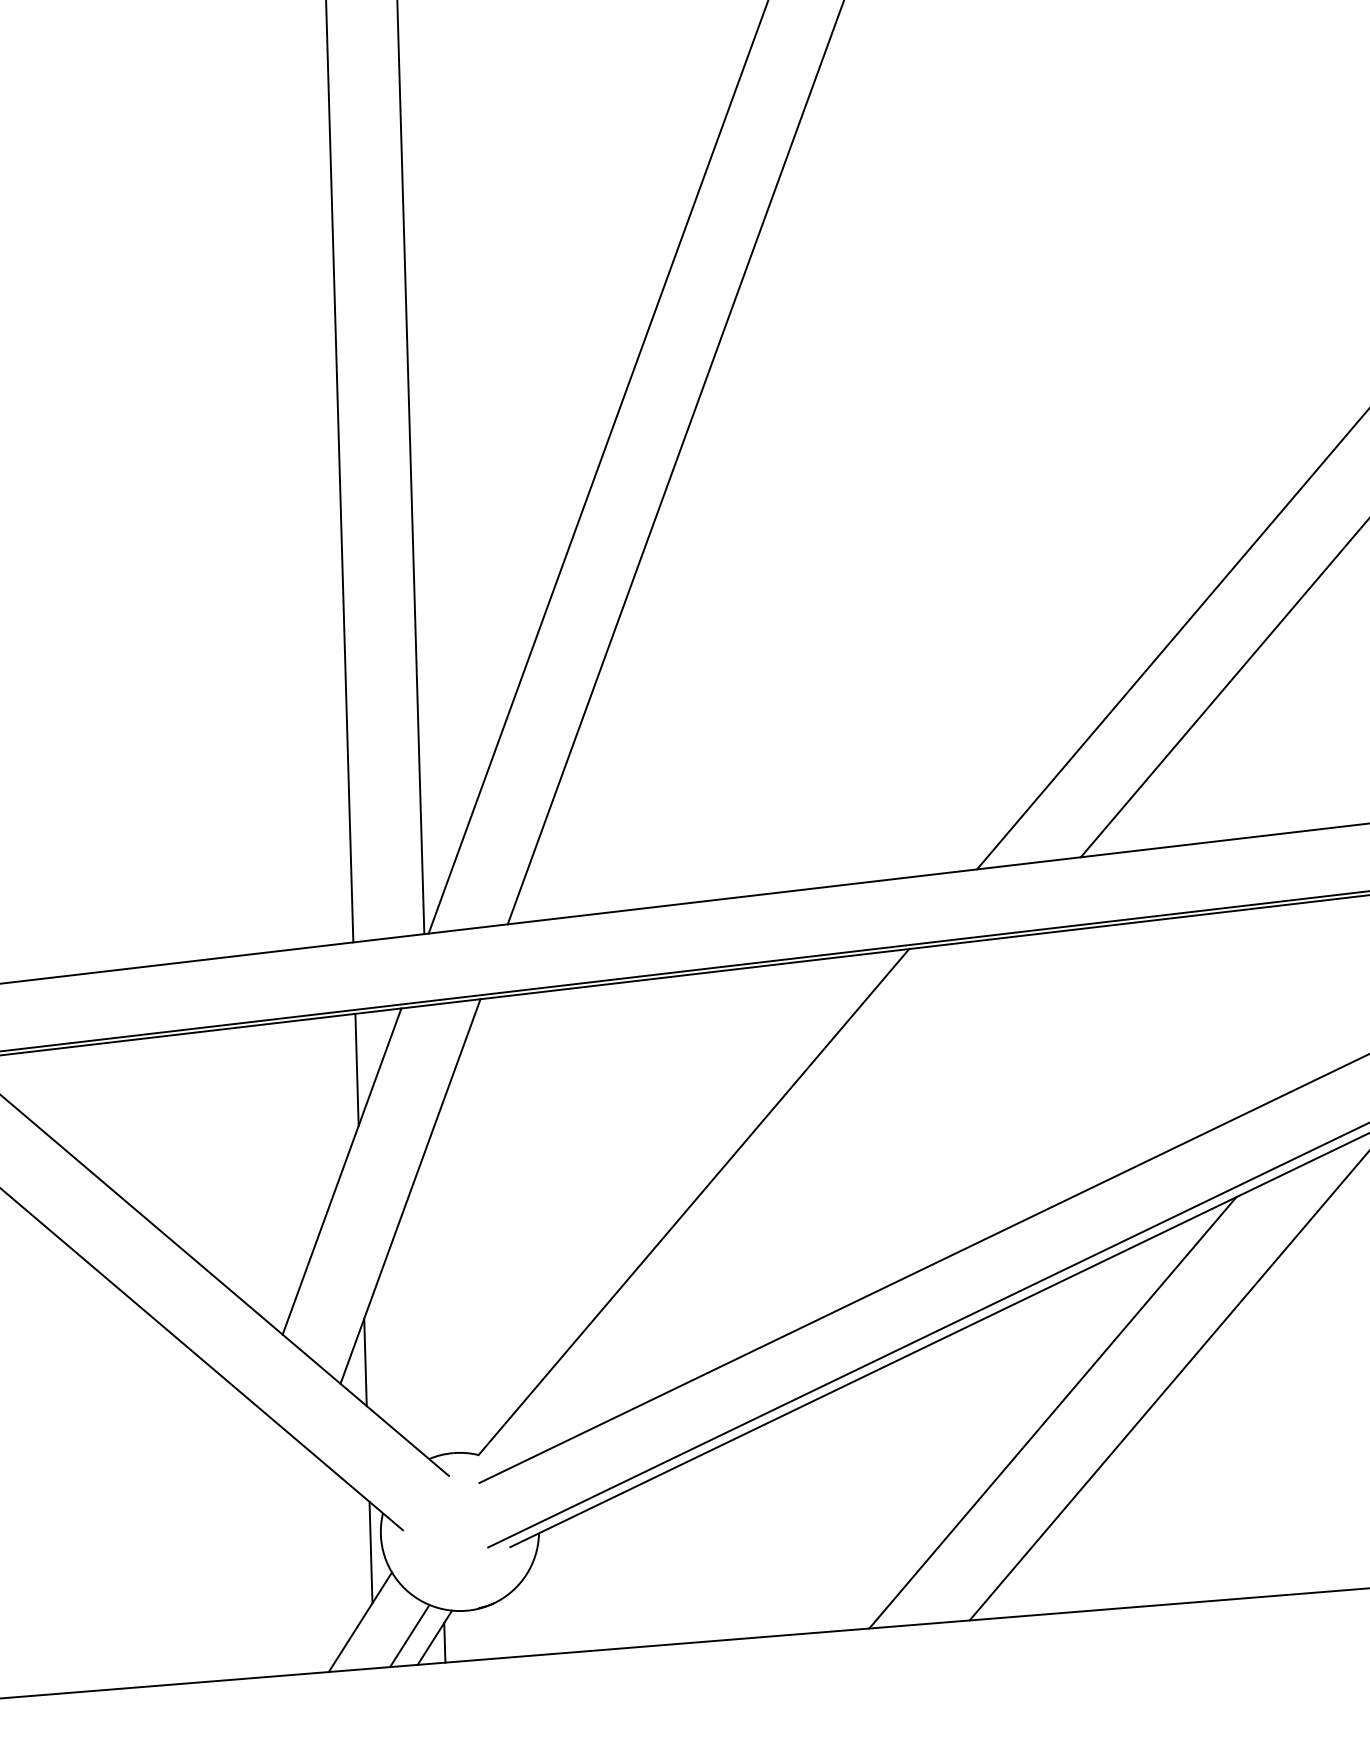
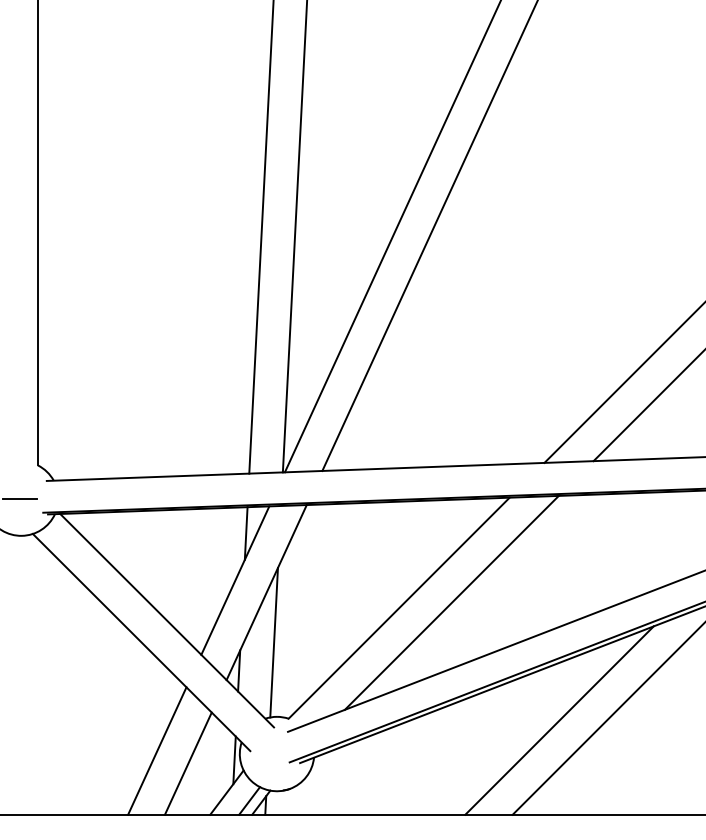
line: (803, 1181) -> (451, 602), added
line: (433, 1296) -> (273, 642), added
line: (206, 1544) -> (157, 750), added
line: (271, 1567) -> (187, 763), added

